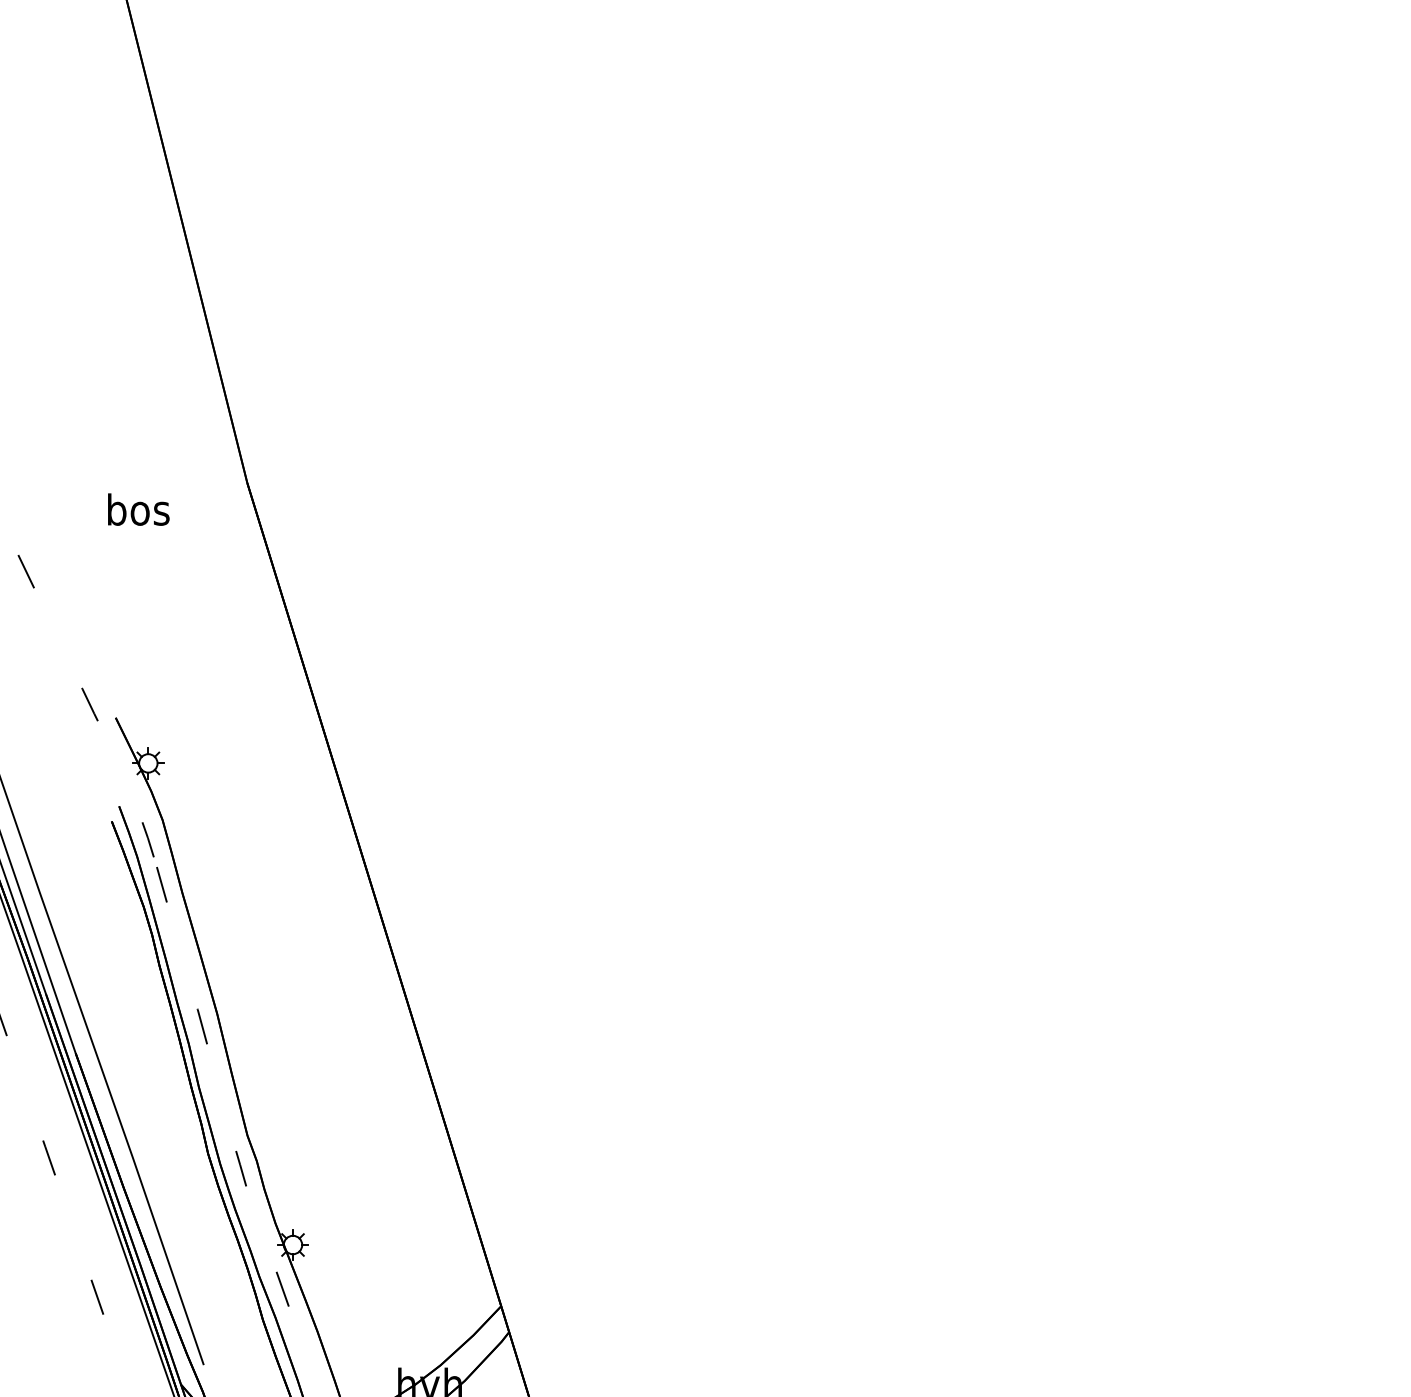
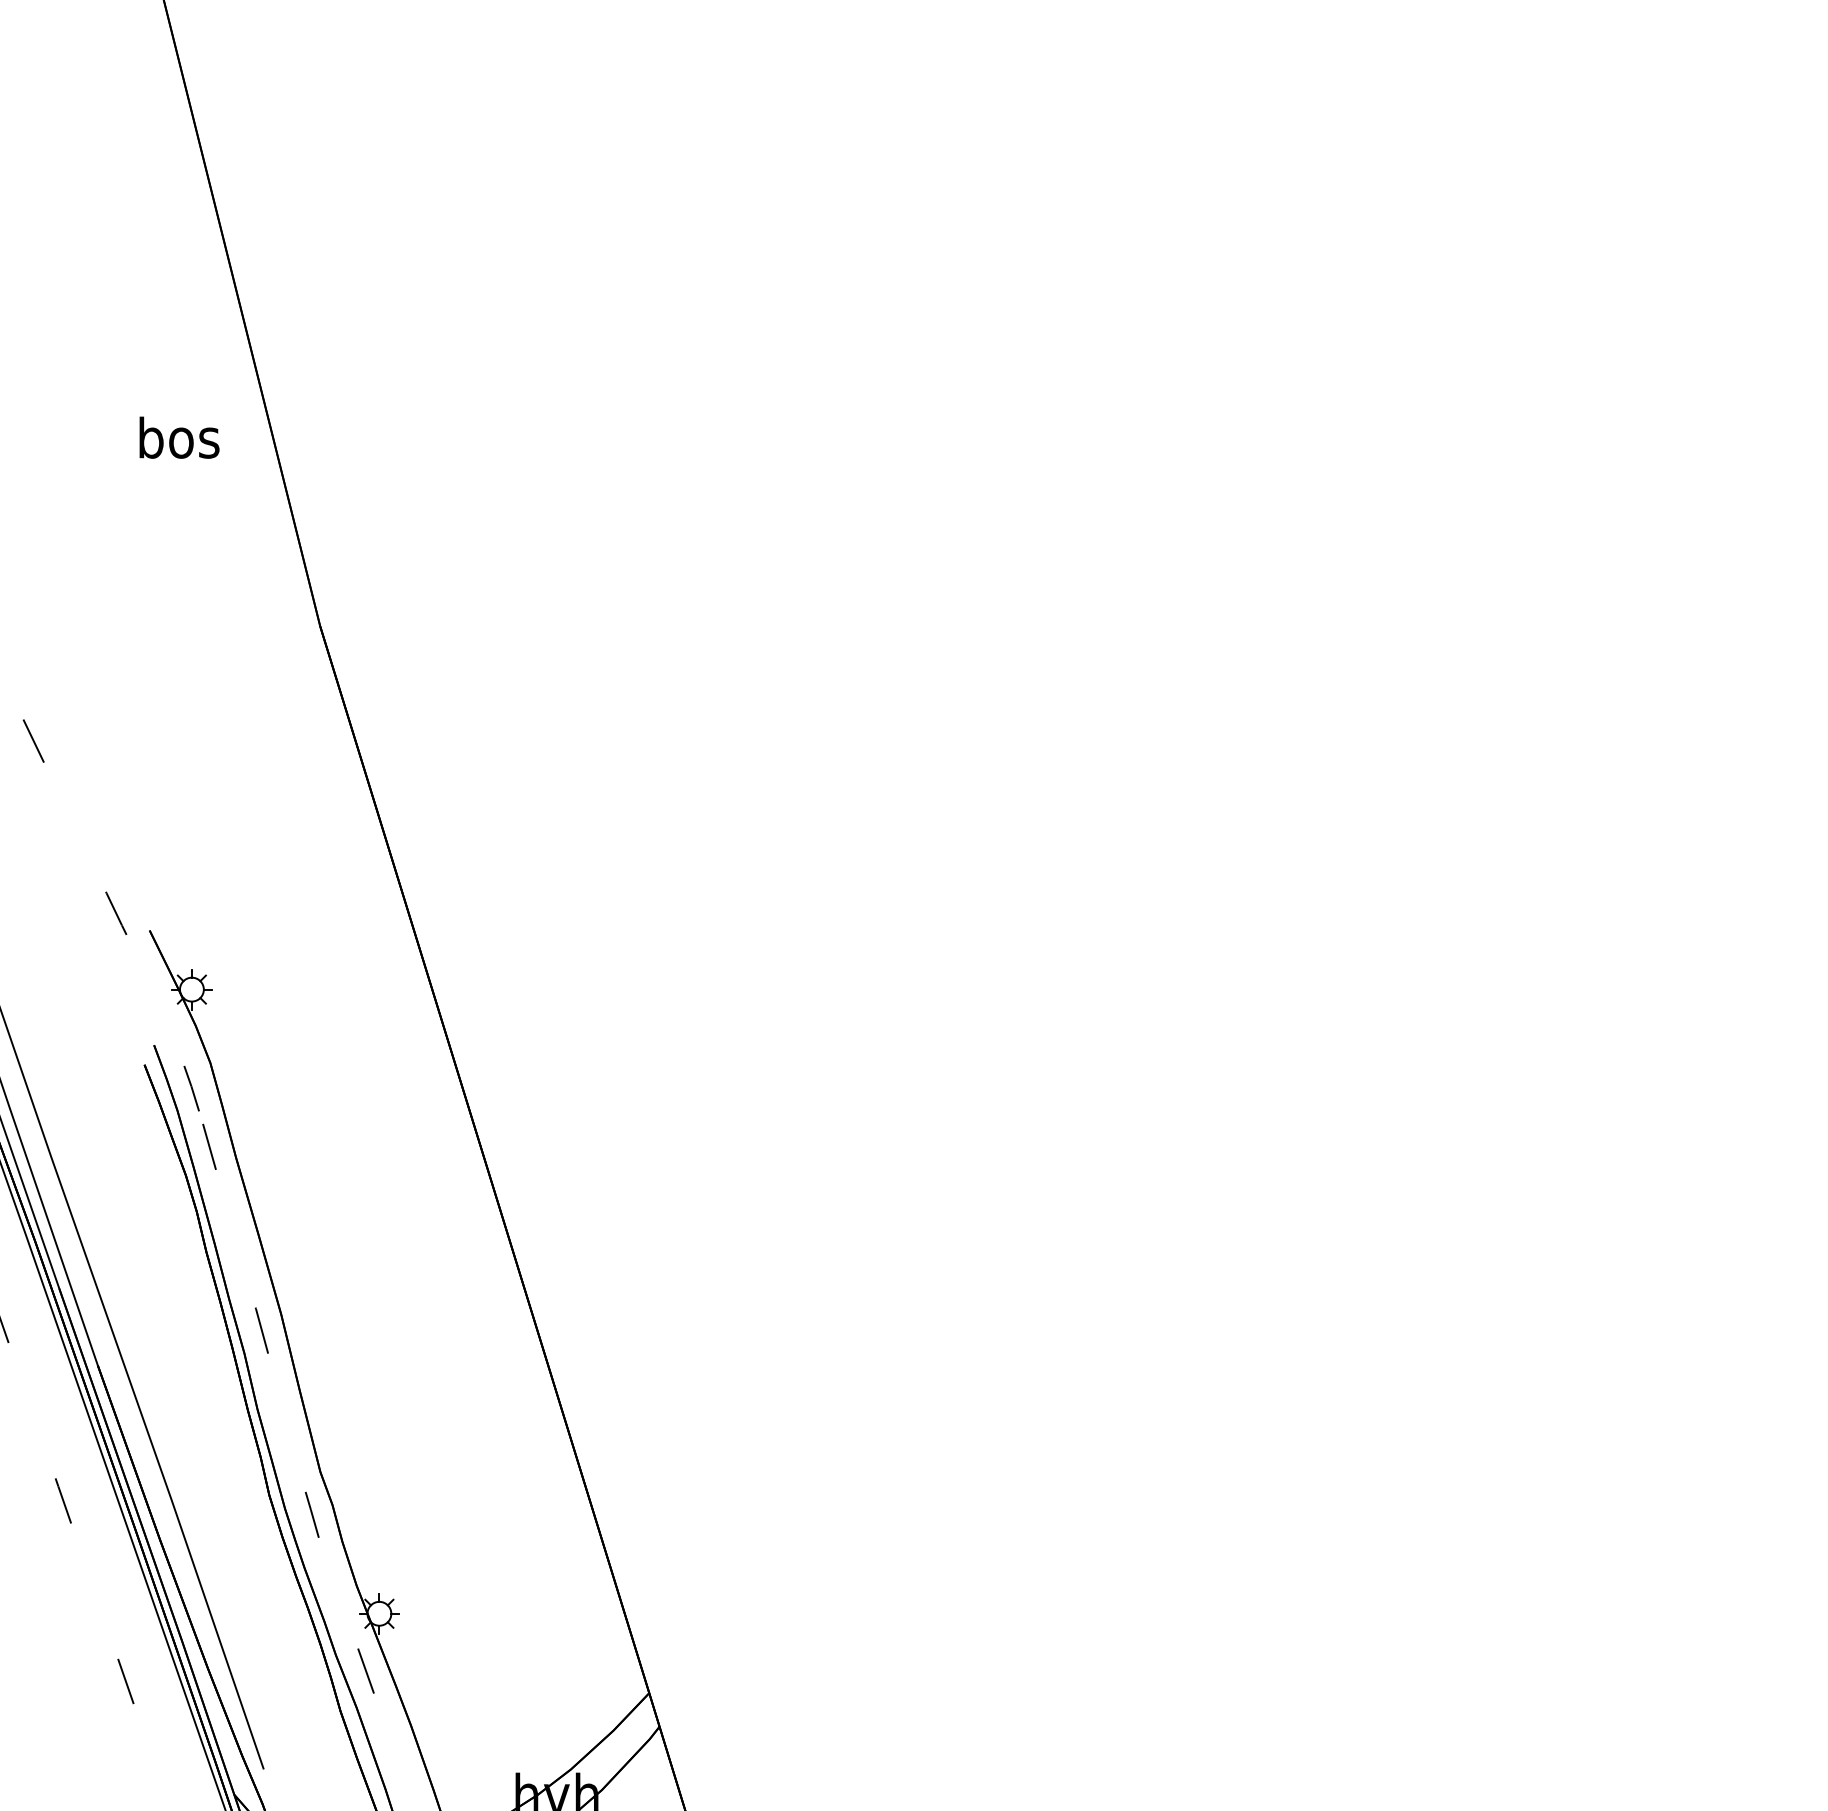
text: (138, 509) -> (179, 437), moved

